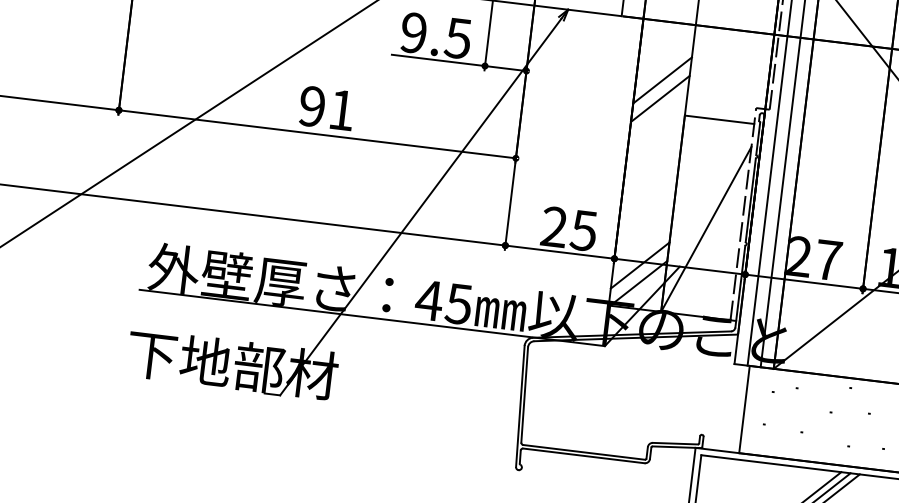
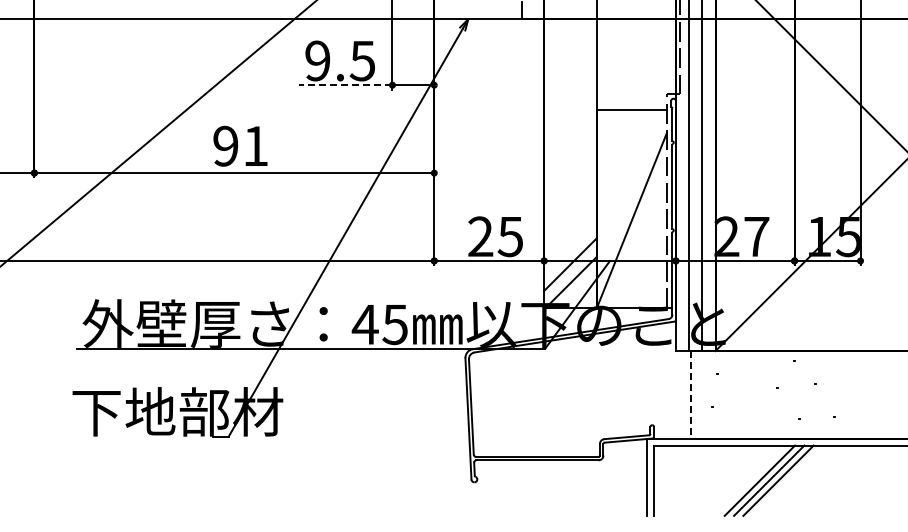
line: (438, 60) -> (345, 85), solid -> dashed
line: (662, 79) -> (570, 77), removed
line: (660, 98) -> (570, 96), removed
line: (744, 410) -> (691, 395), solid -> dashed

